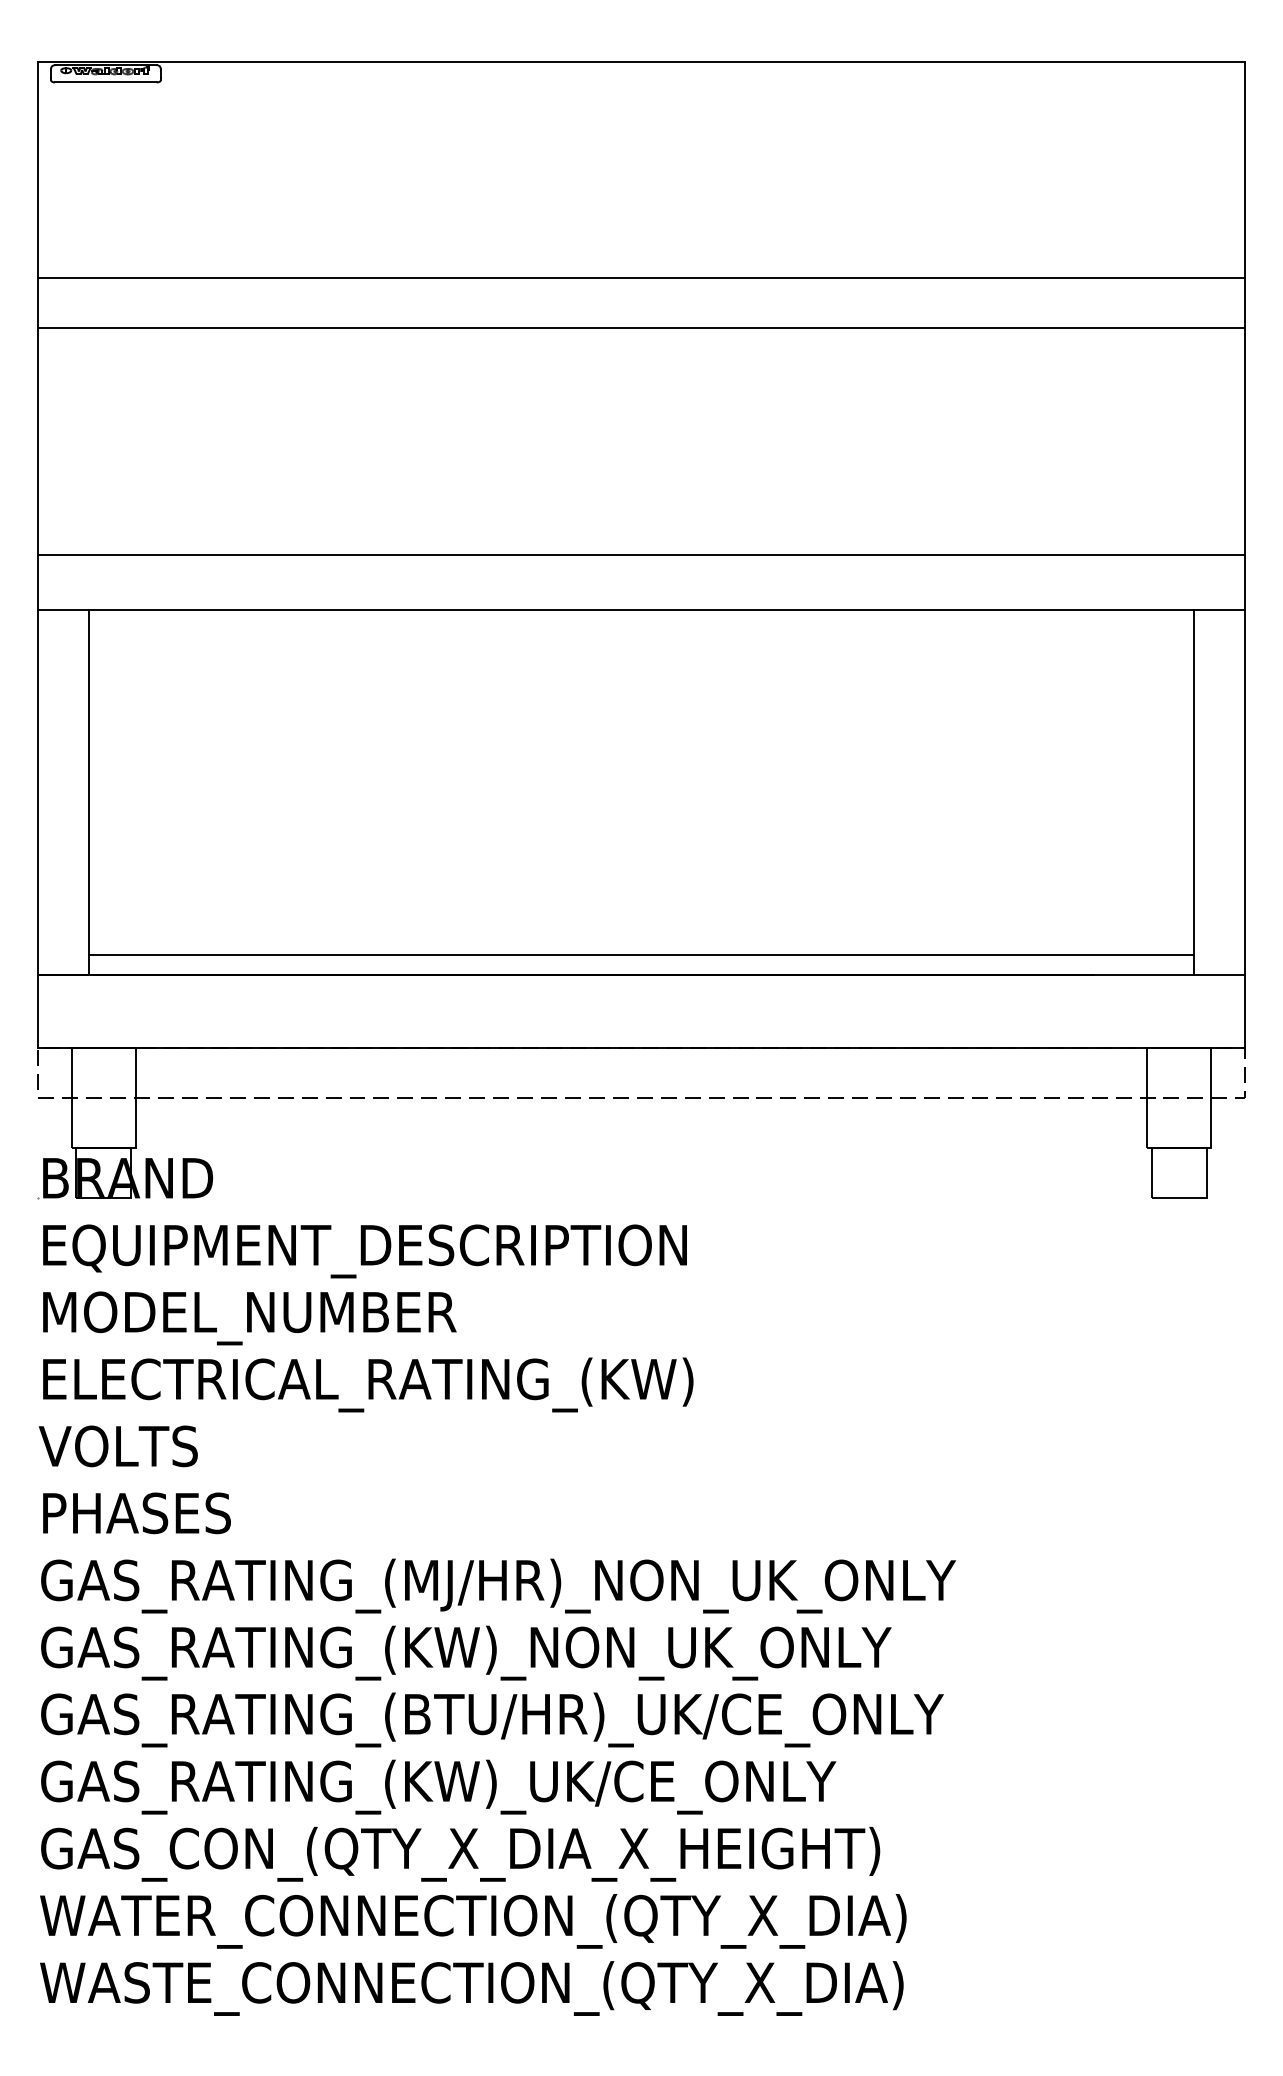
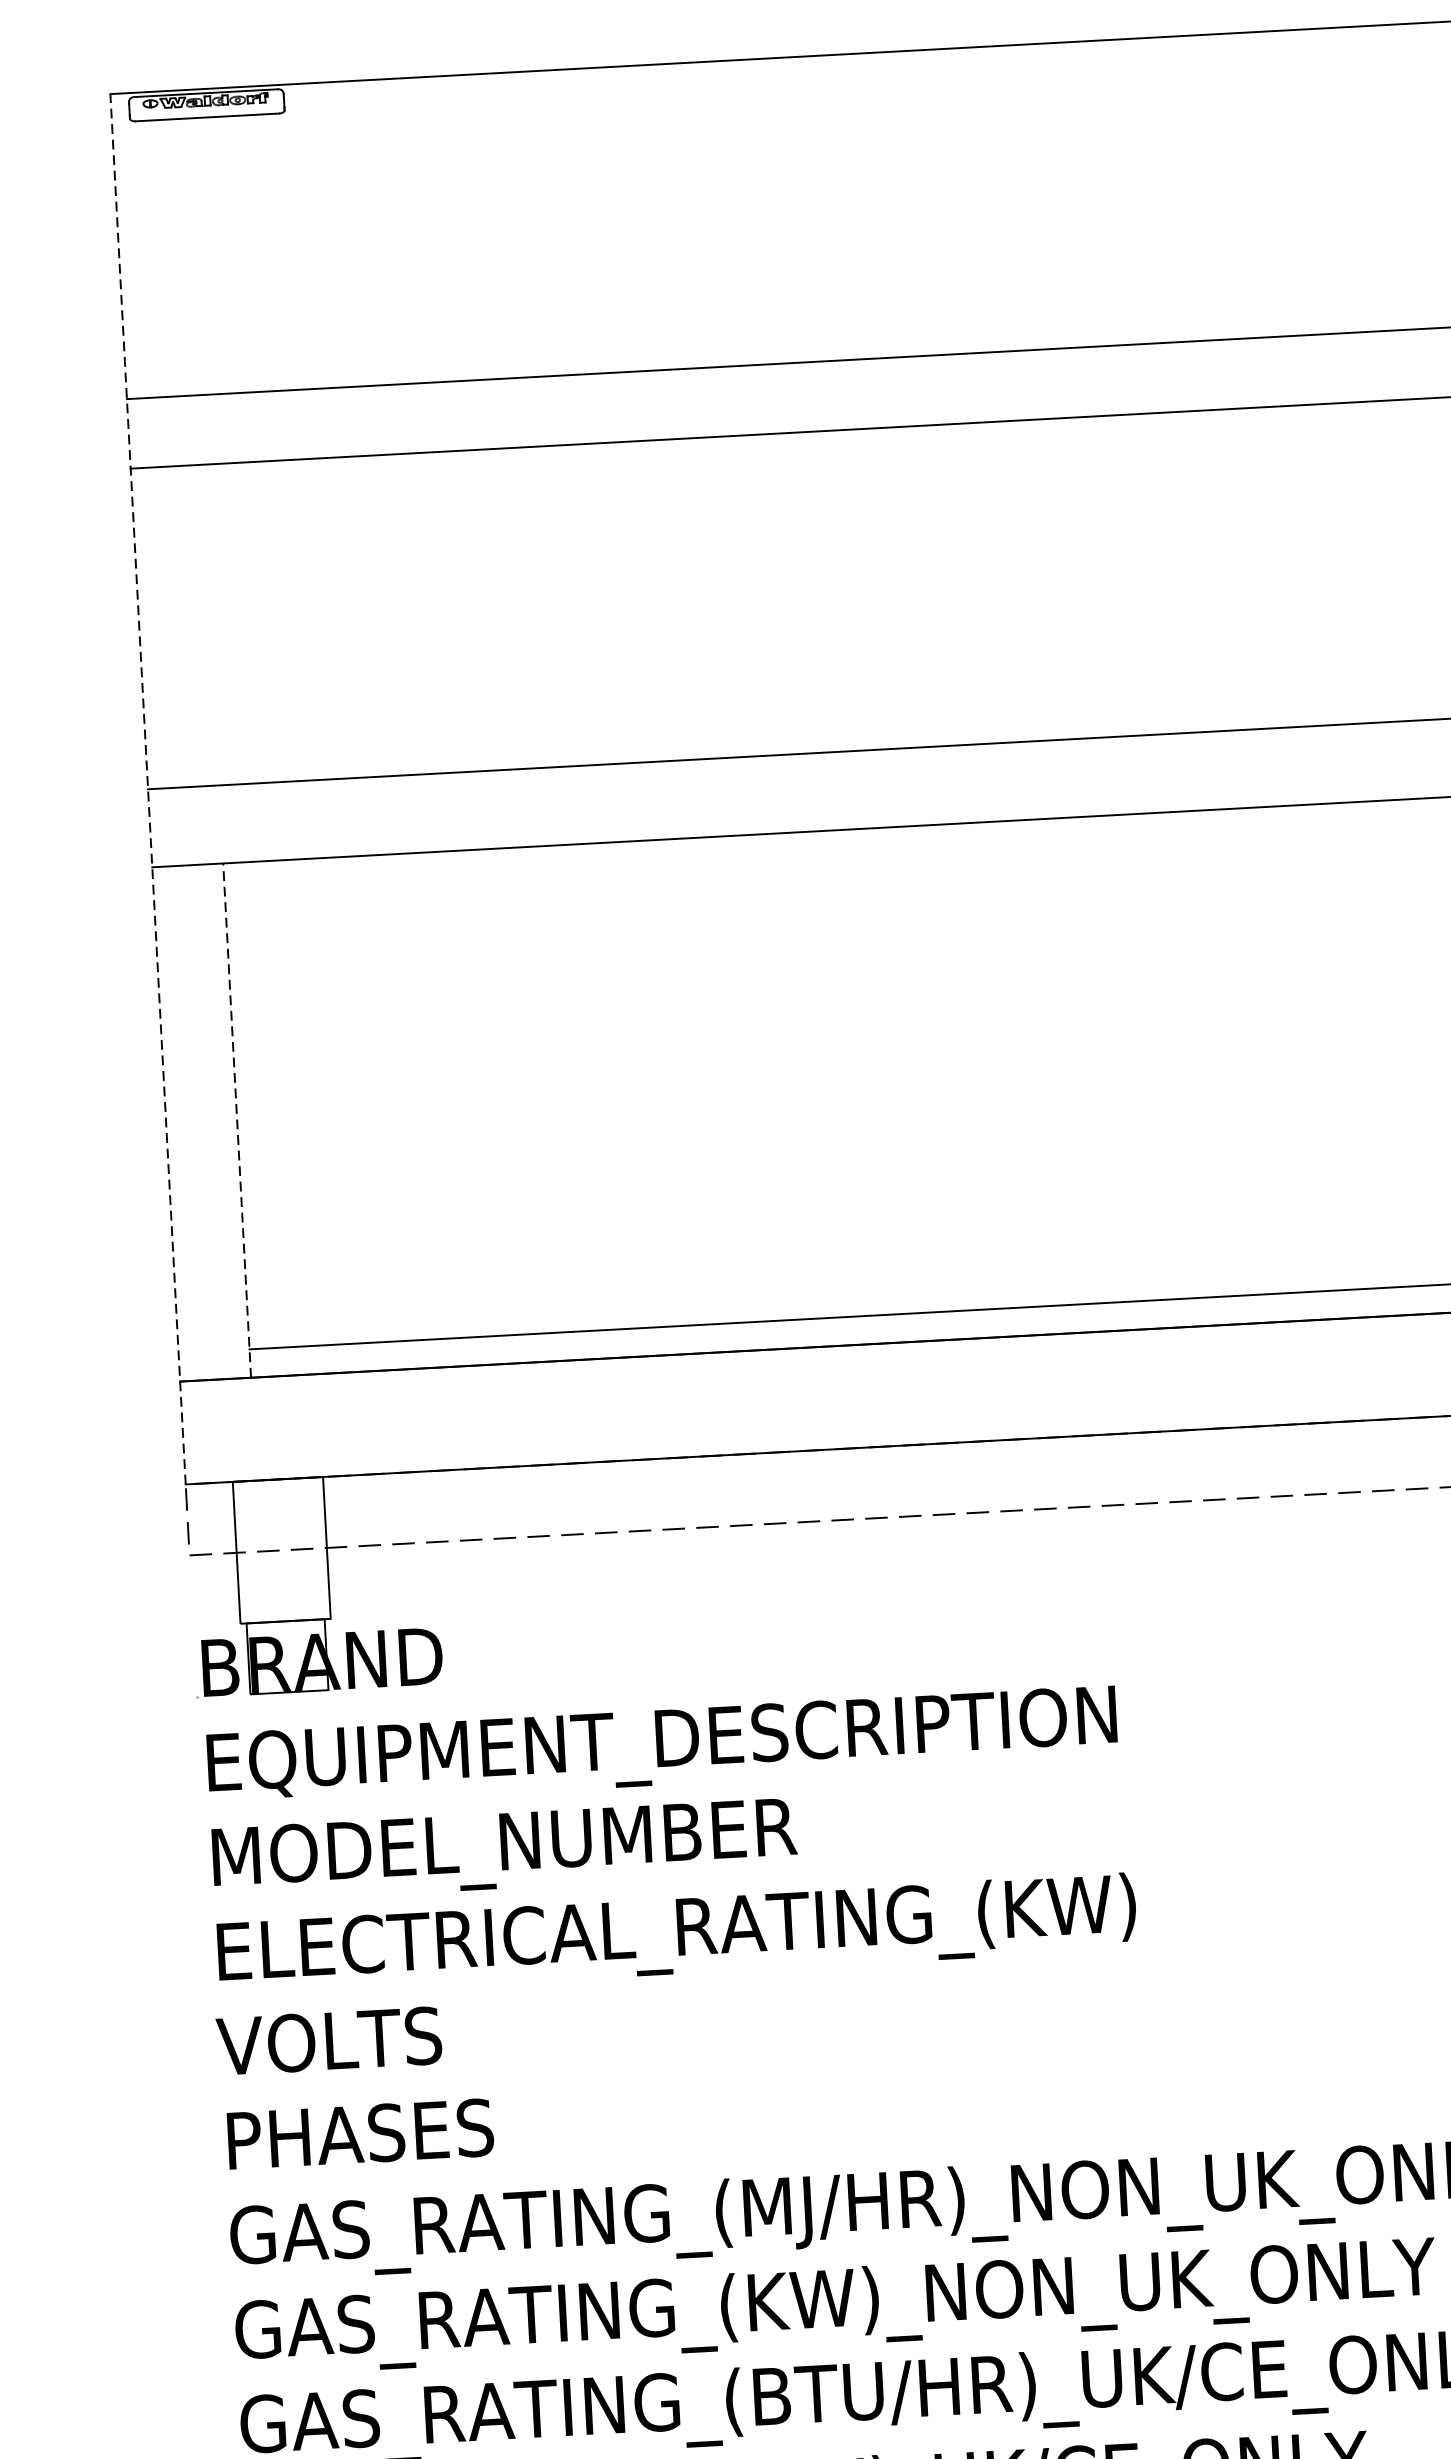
line: (38, 554) -> (148, 788), solid -> dashed
line: (88, 791) -> (237, 1119), solid -> dashed

